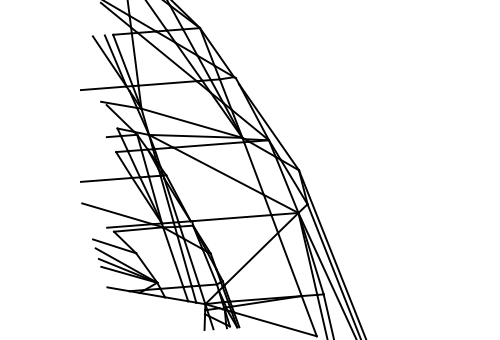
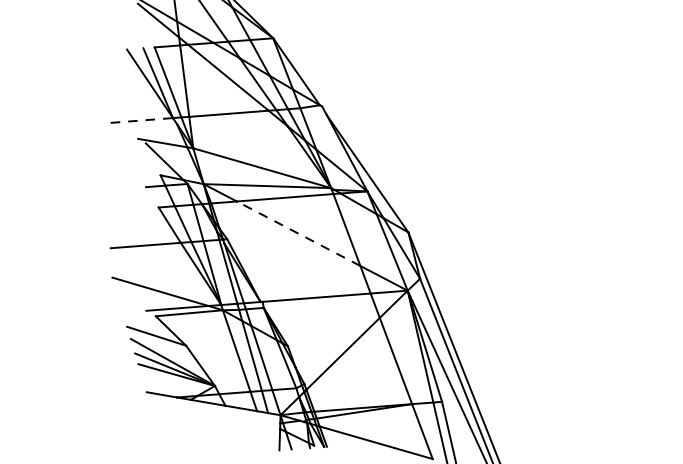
line: (103, 88) -> (141, 120), solid -> dashed
line: (218, 171) -> (298, 234), solid -> dashed

